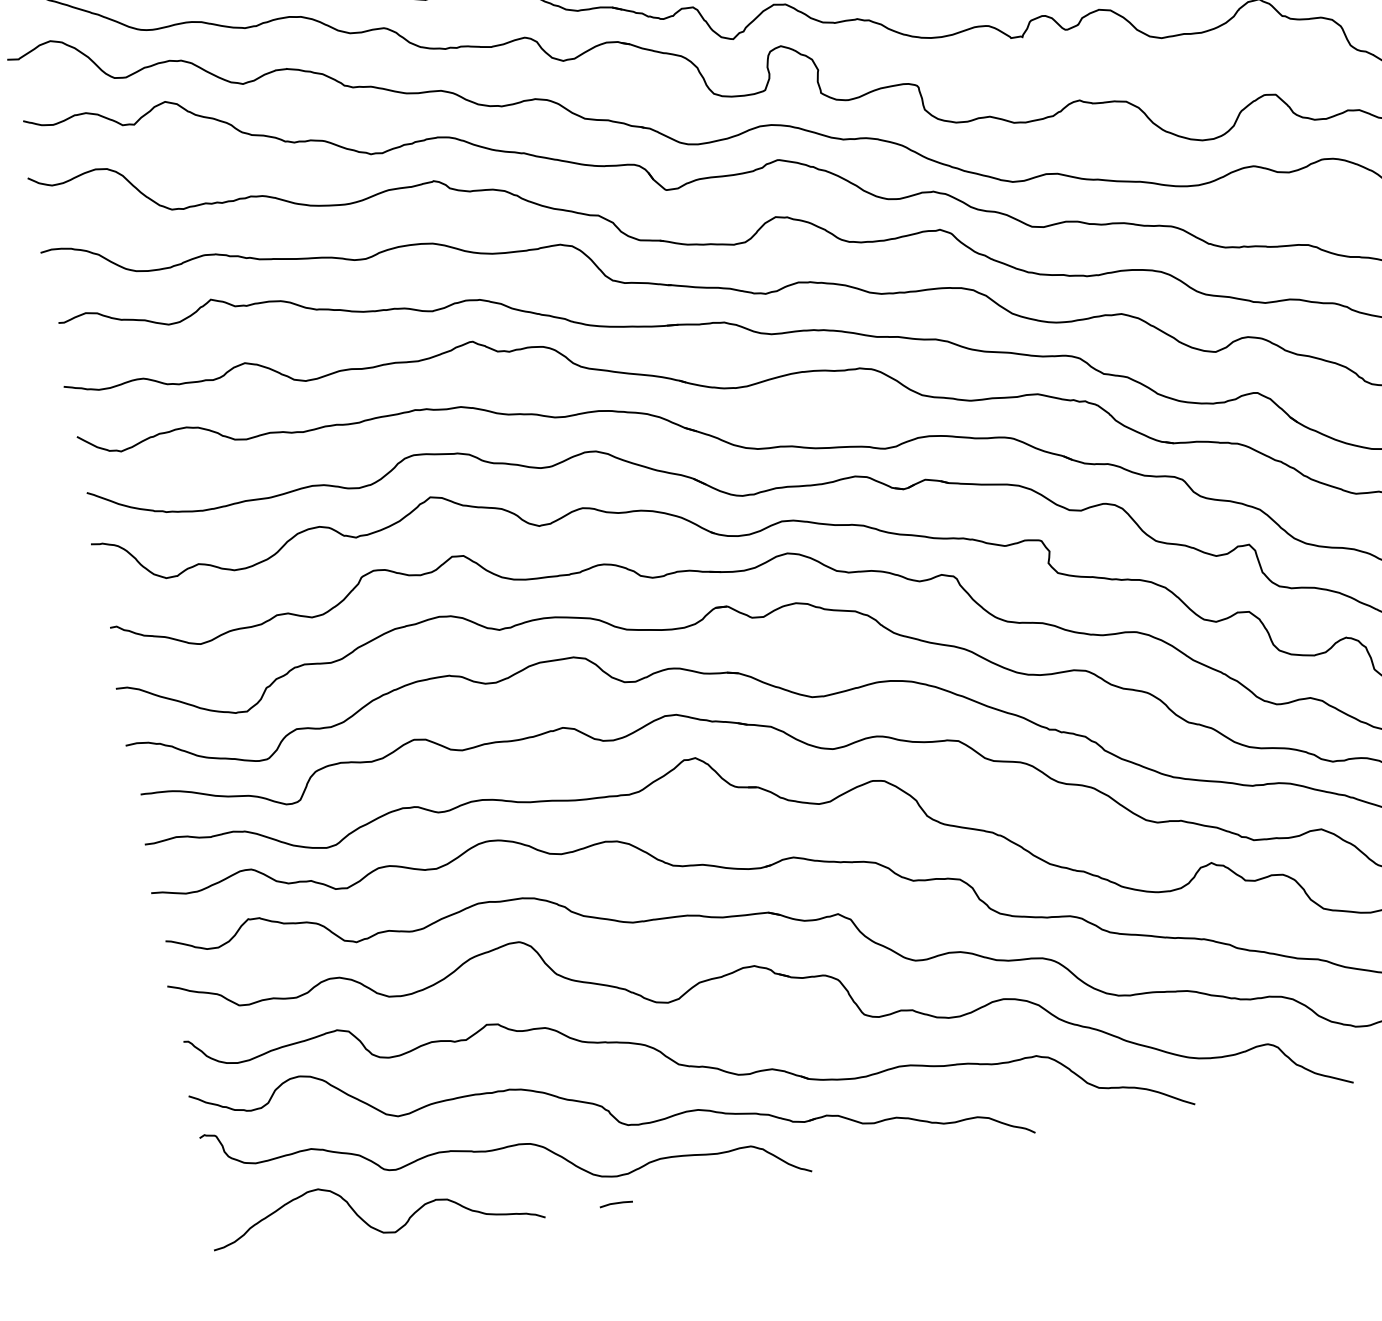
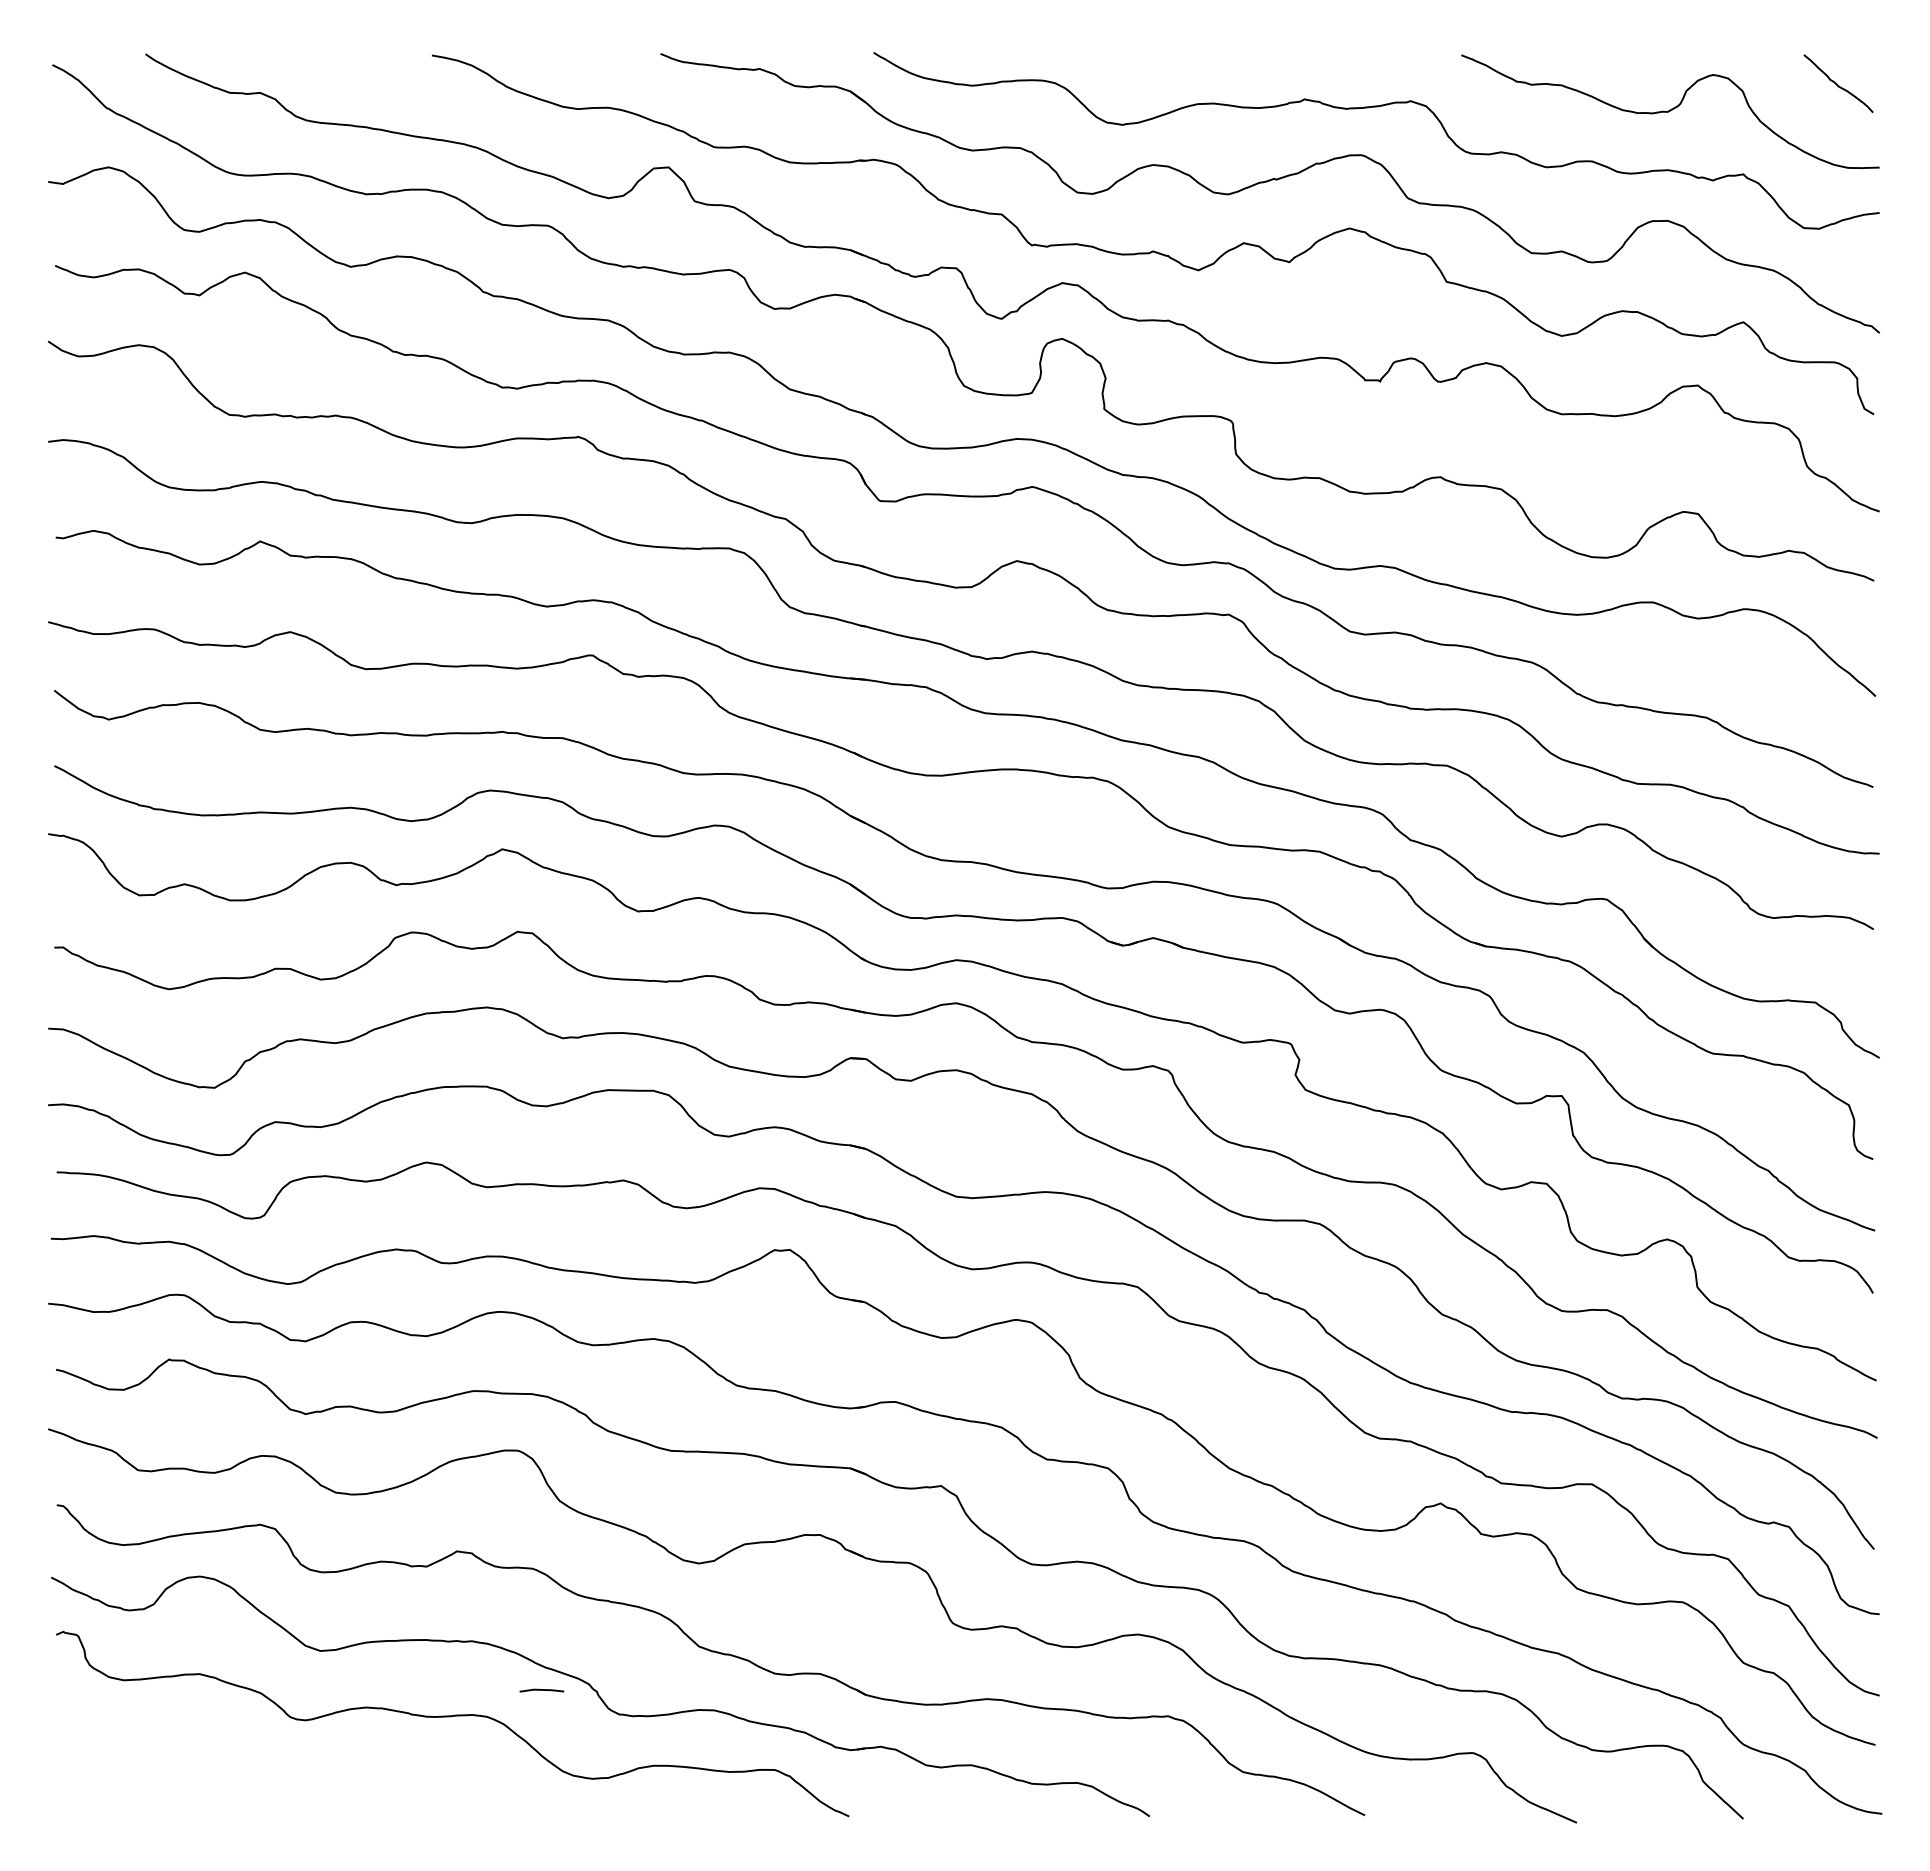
line: (615, 1203) -> (541, 1690), moved
curve: (367, 1223) -> (256, 1783), removed

